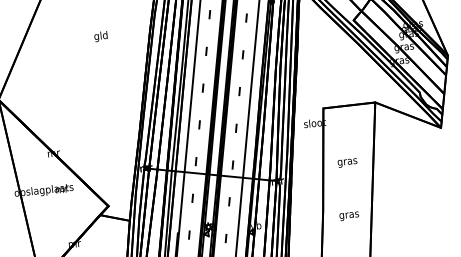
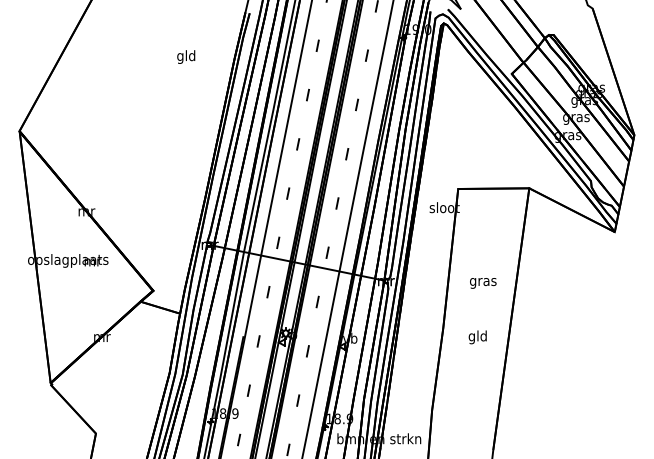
text: (101, 36) -> (186, 56), moved
text: (347, 163) -> (483, 283), moved
text: (348, 215) -> (477, 337), gras -> gld

